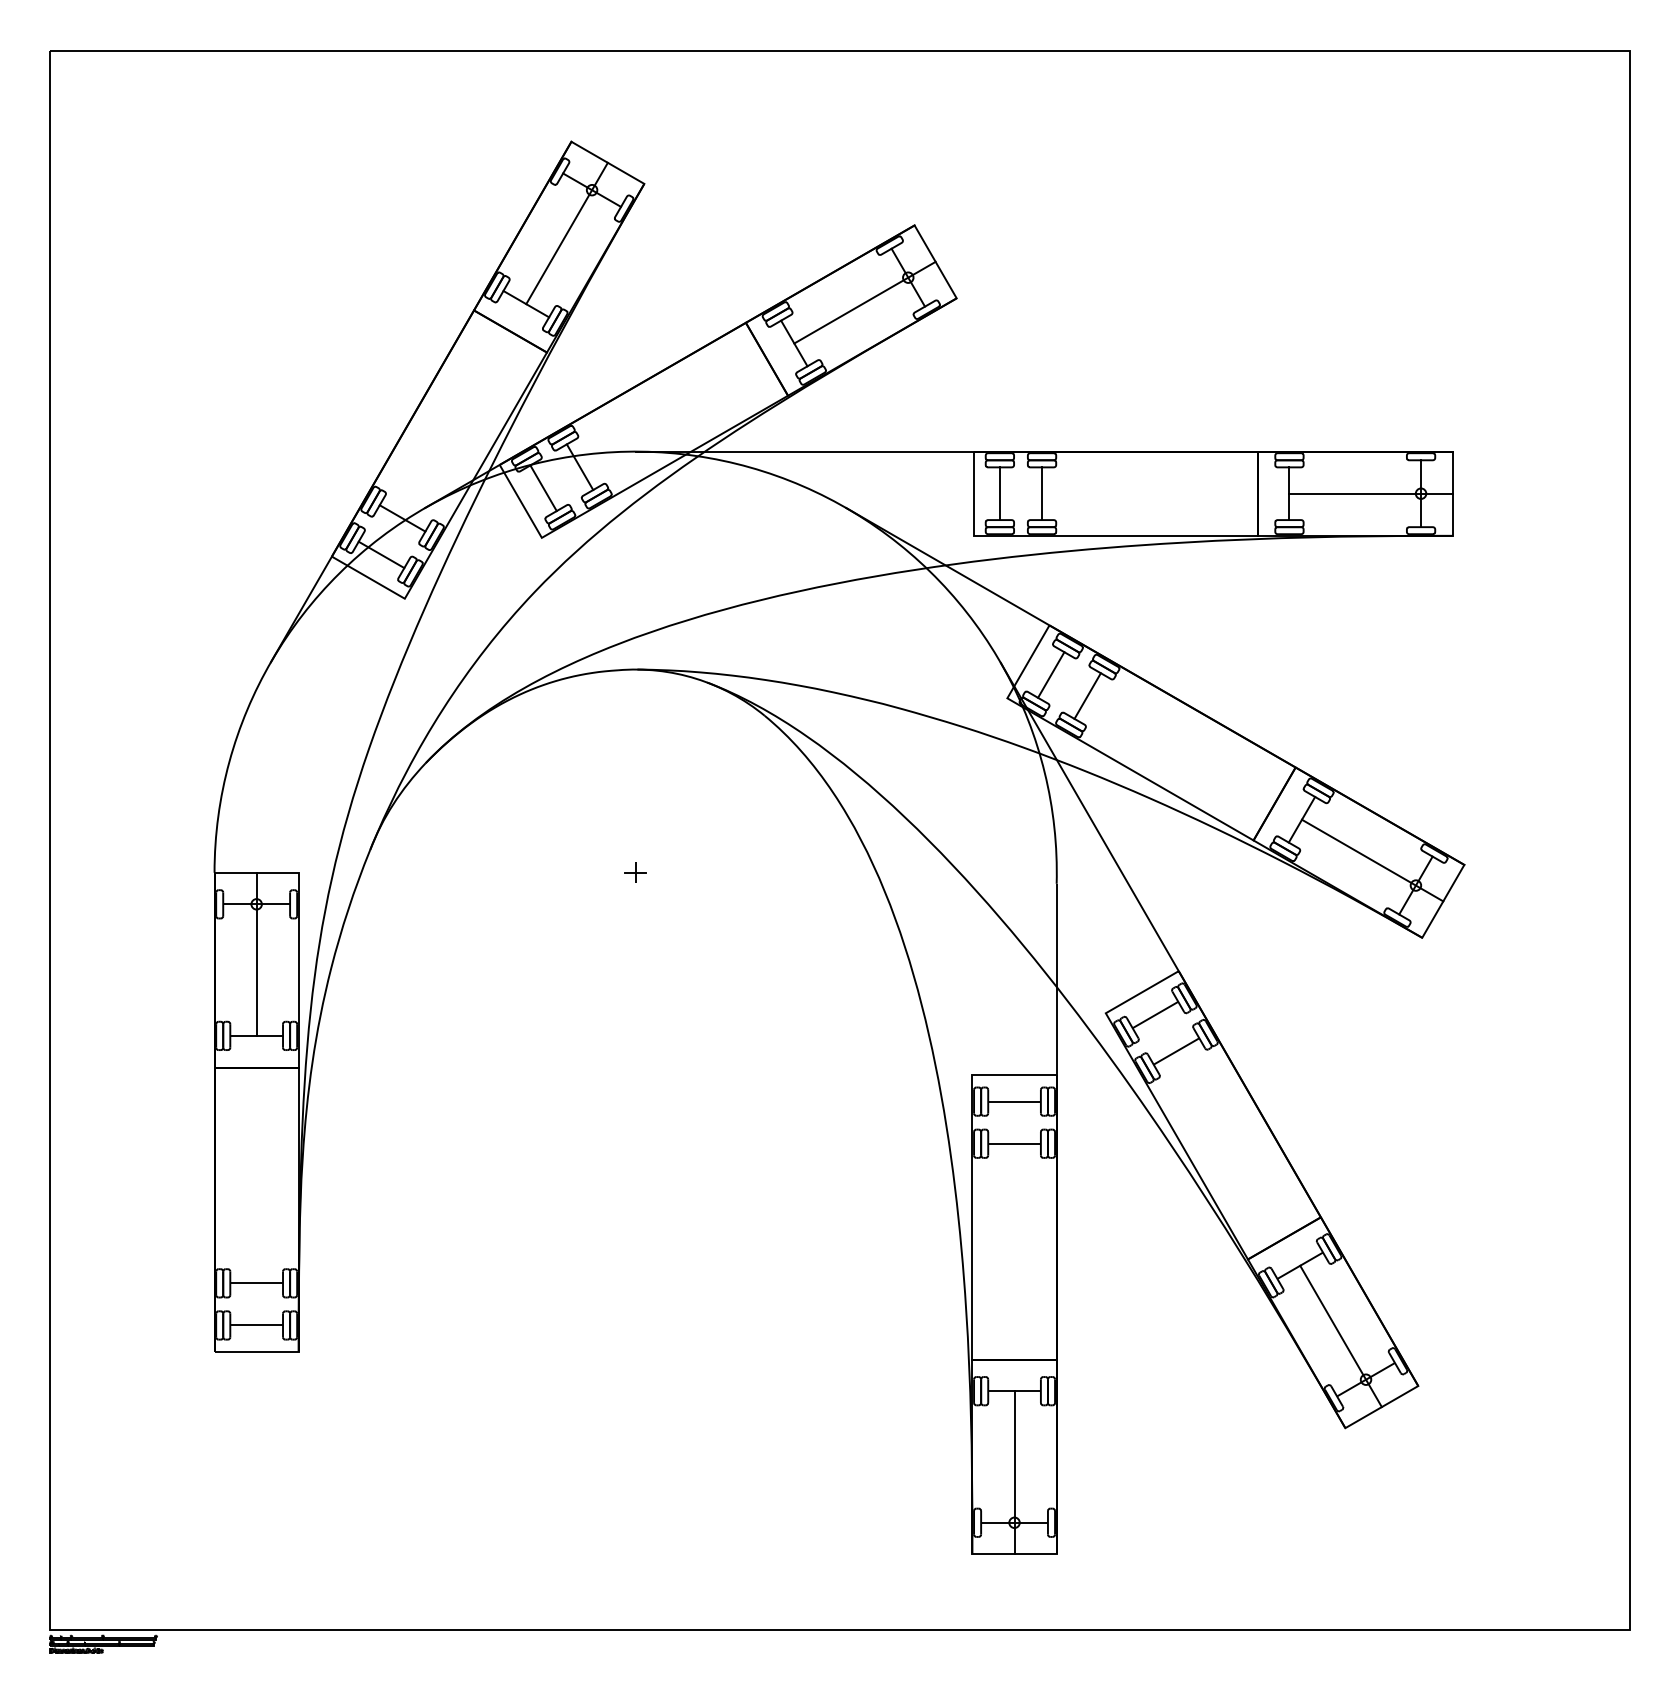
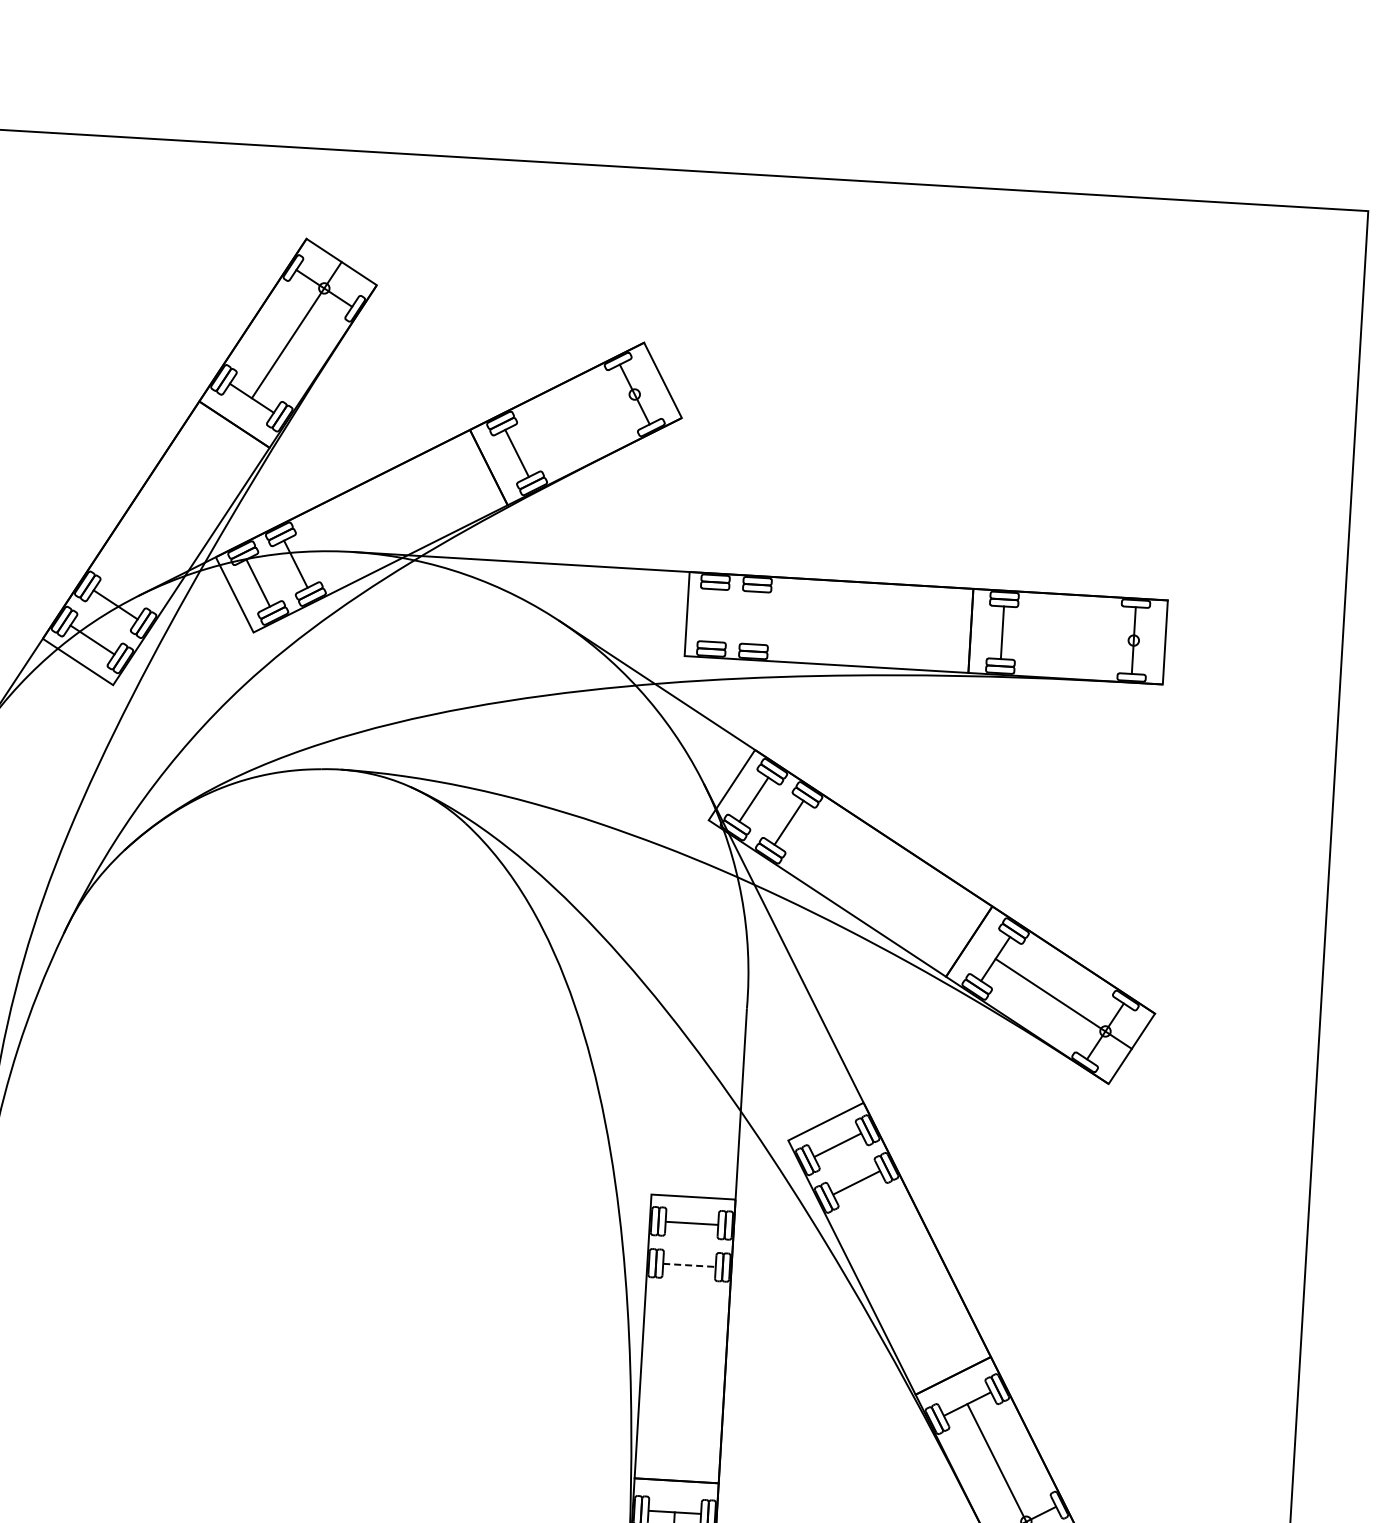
line: (864, 302) -> (589, 416), removed
line: (999, 493) -> (713, 615), removed
line: (1042, 493) -> (755, 617), removed
line: (1370, 493) -> (1083, 637), removed
part: (635, 872) -> (327, 972), removed
line: (1015, 1143) -> (690, 1265), solid -> dashed

